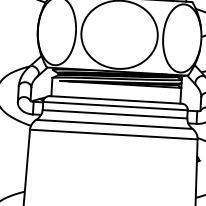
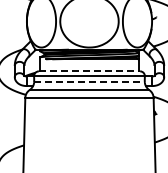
line: (115, 100) -> (89, 71), solid -> dashed
line: (116, 114) -> (90, 82), solid -> dashed

